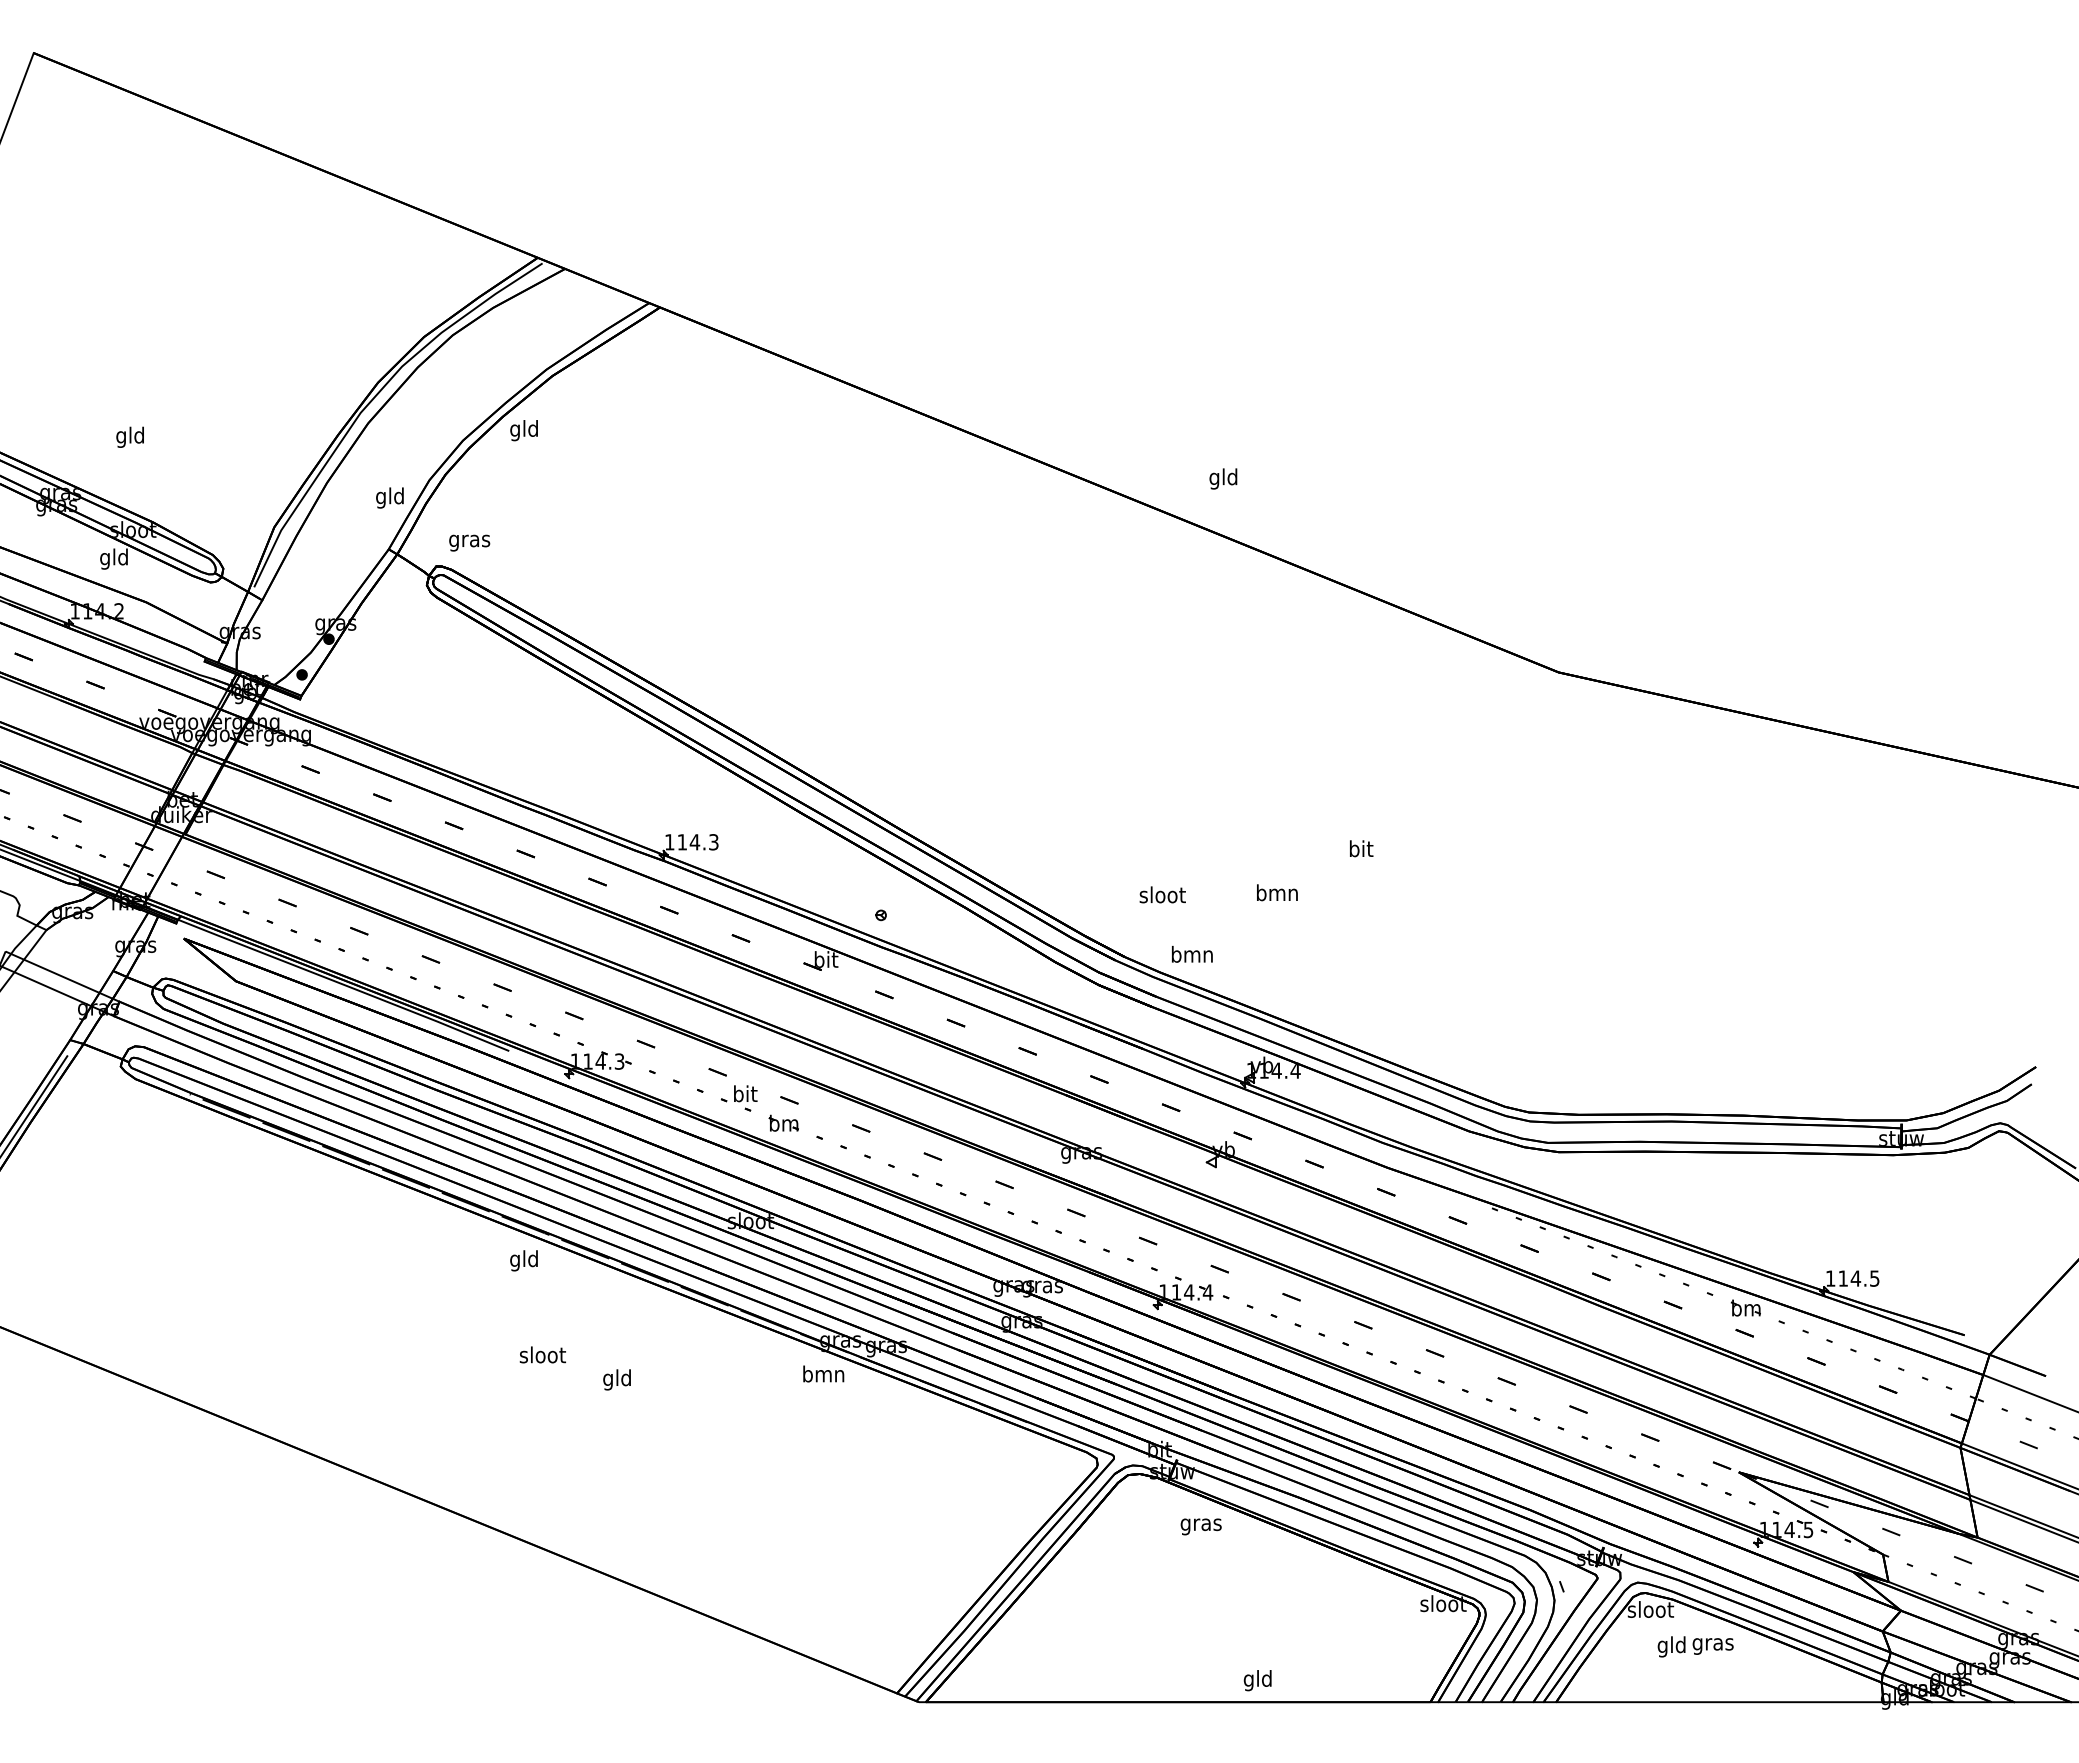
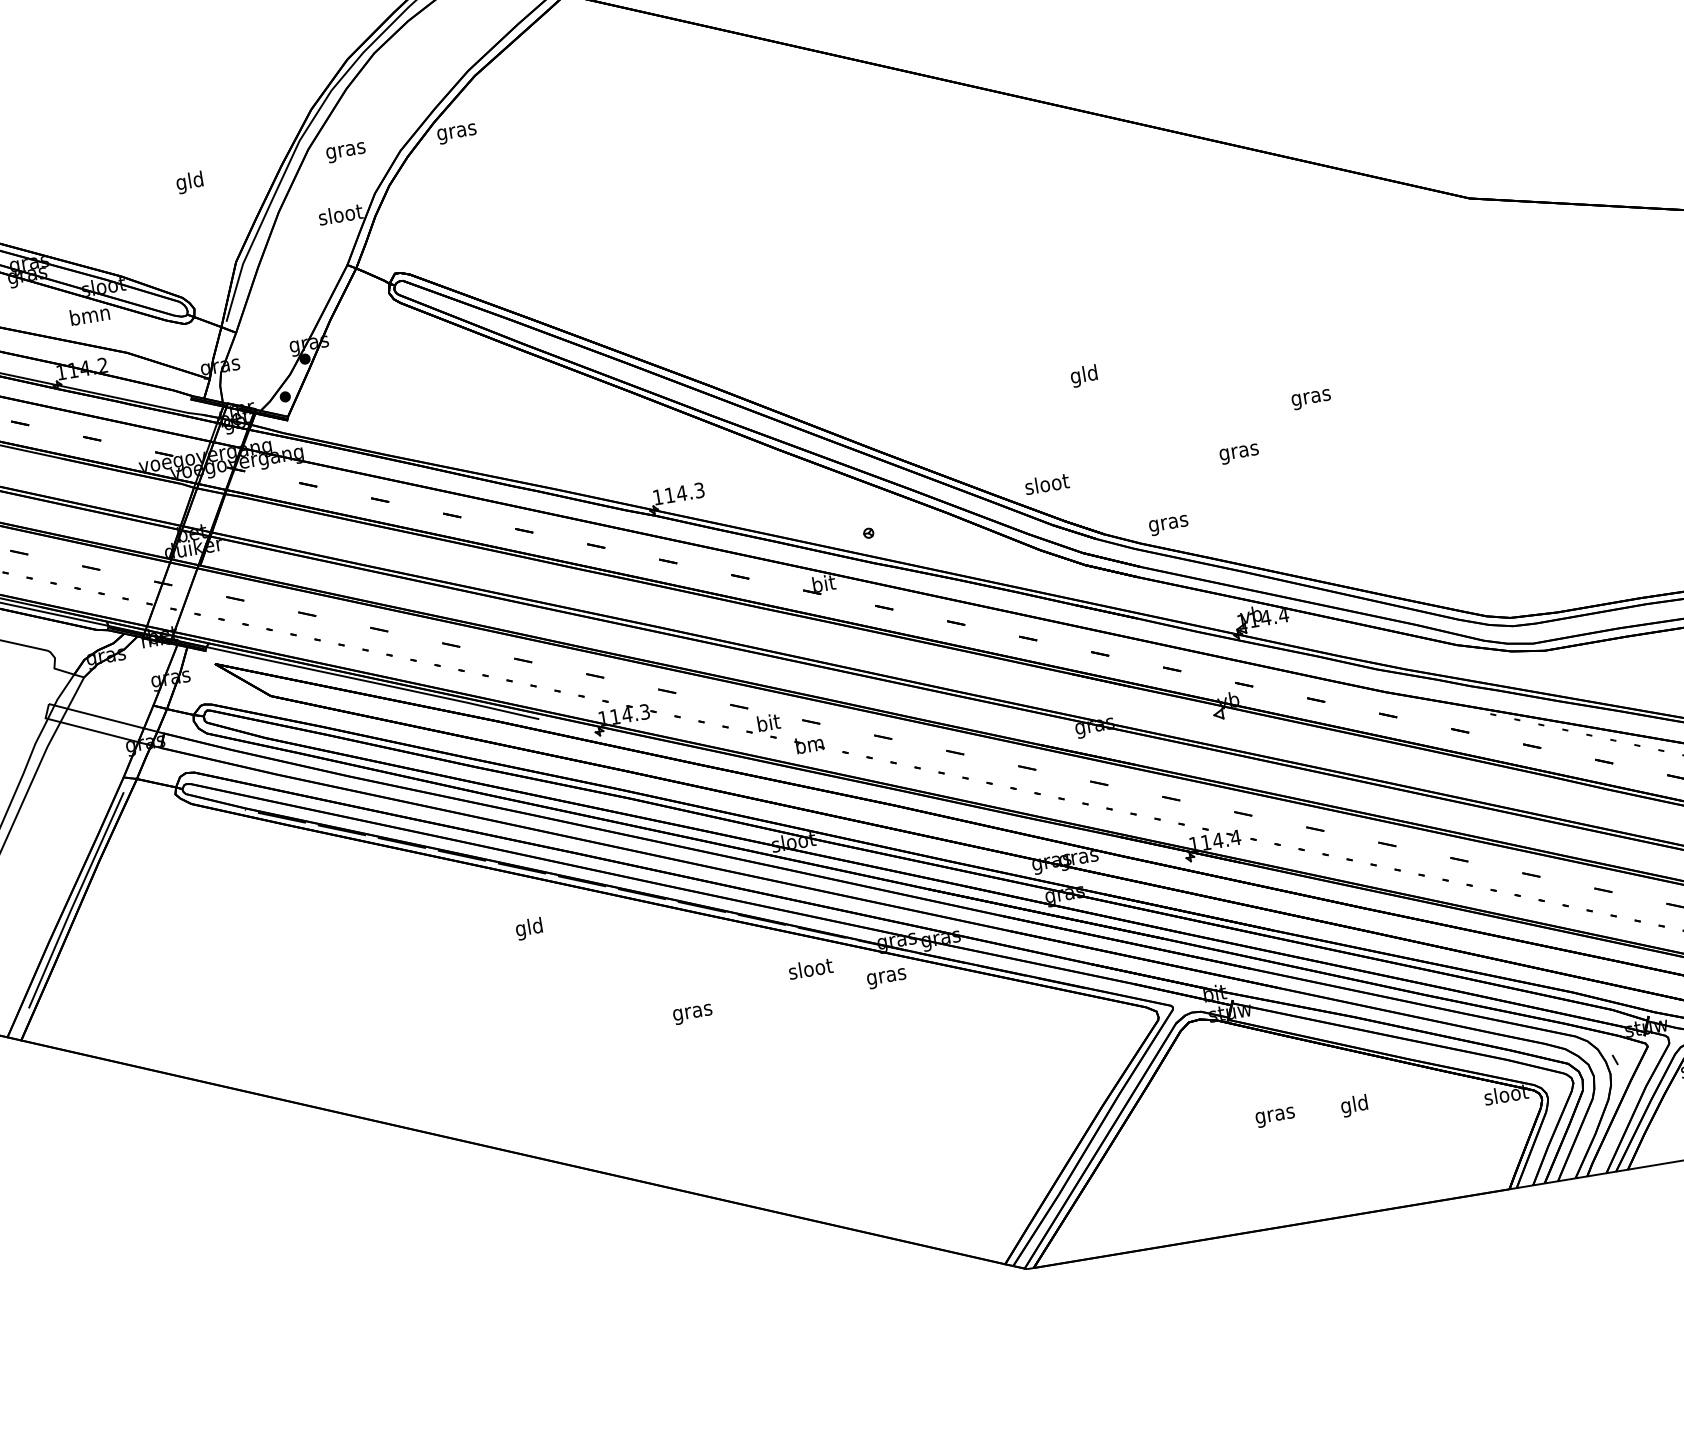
text: (524, 430) -> (456, 131), gld -> gras
text: (129, 436) -> (189, 181), moved
text: (1223, 478) -> (1084, 375), moved
text: (390, 497) -> (340, 215), gld -> sloot
text: (469, 542) -> (345, 152), moved
text: (114, 558) -> (90, 316), gld -> bmn
text: (1360, 850) -> (1310, 397), bit -> gras
text: (1162, 894) -> (1046, 483), moved
text: (1277, 894) -> (1239, 451), bmn -> gras
text: (1191, 956) -> (1167, 523), bmn -> gras
text: (523, 1260) -> (528, 928), moved
text: (542, 1354) -> (810, 968), moved
text: (823, 1375) -> (886, 976), bmn -> gras
text: (617, 1379) -> (692, 1011), gld -> gras
text: (1200, 1526) -> (1274, 1117), moved
text: (1257, 1680) -> (1354, 1105), moved

